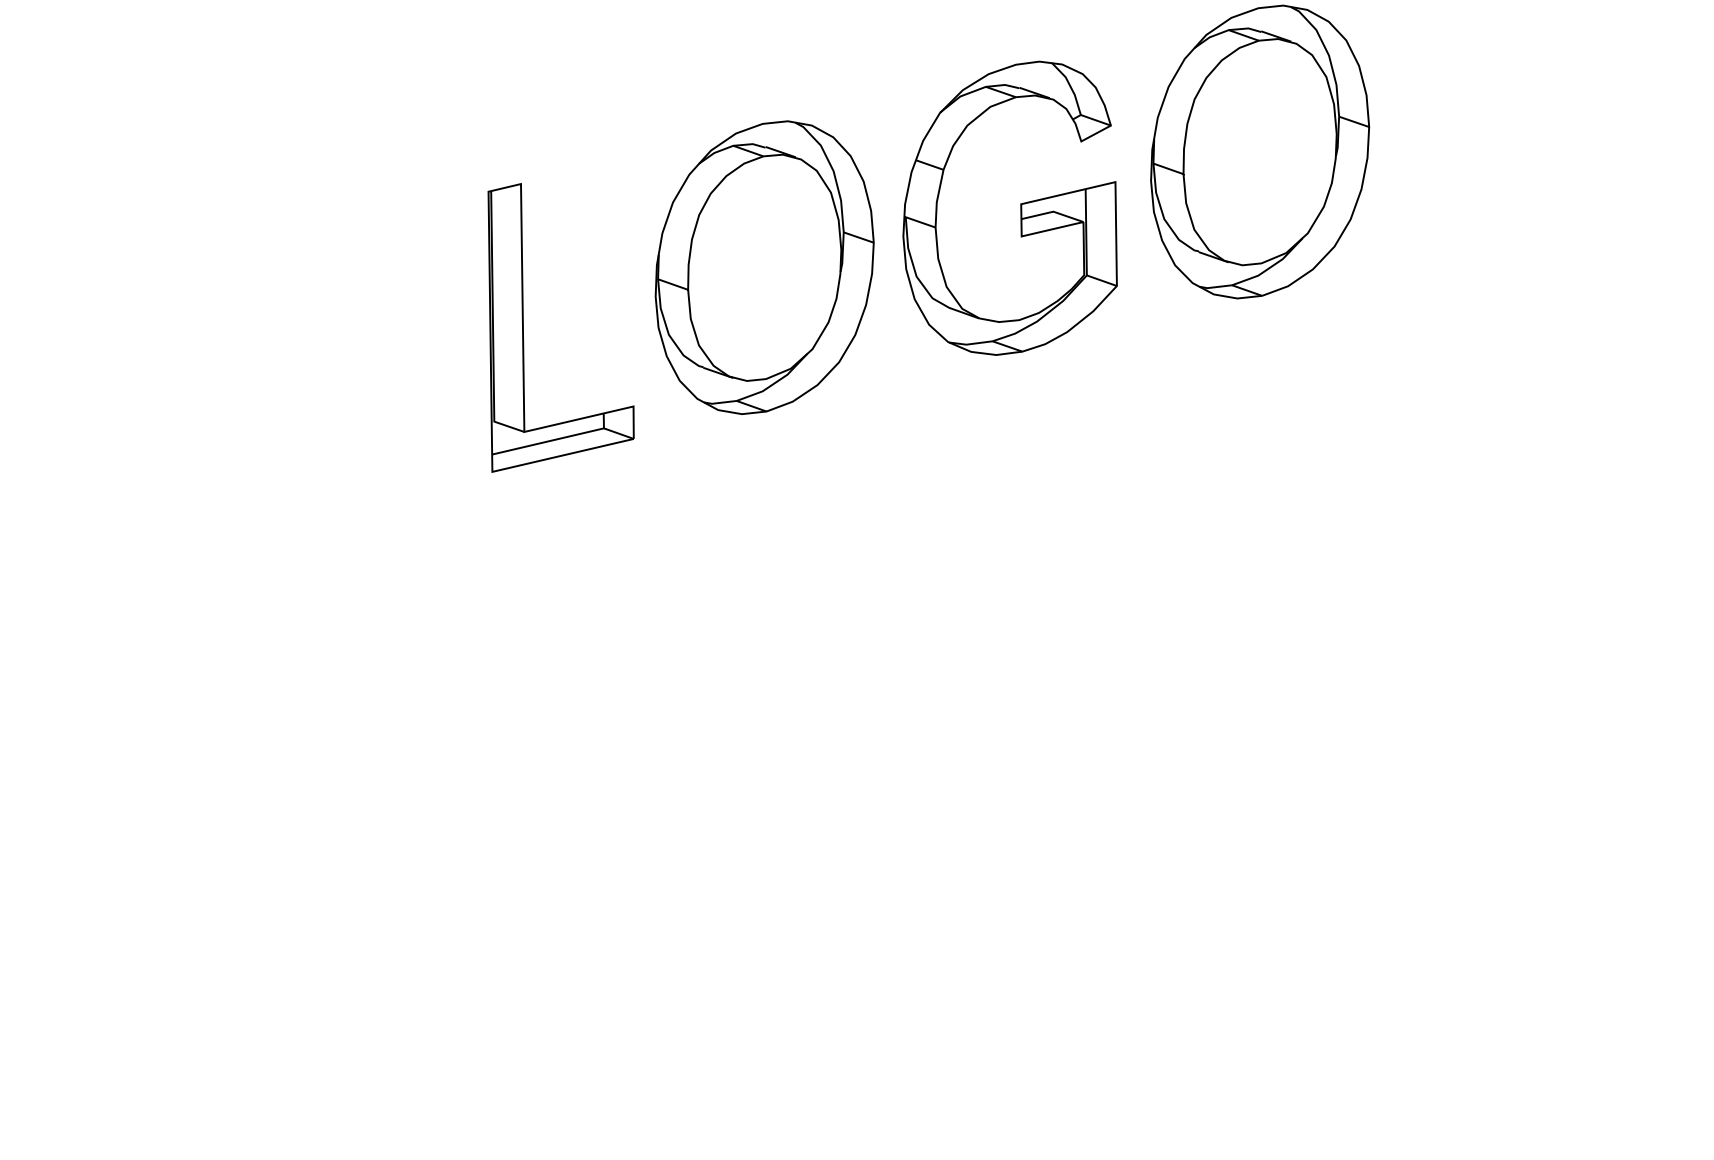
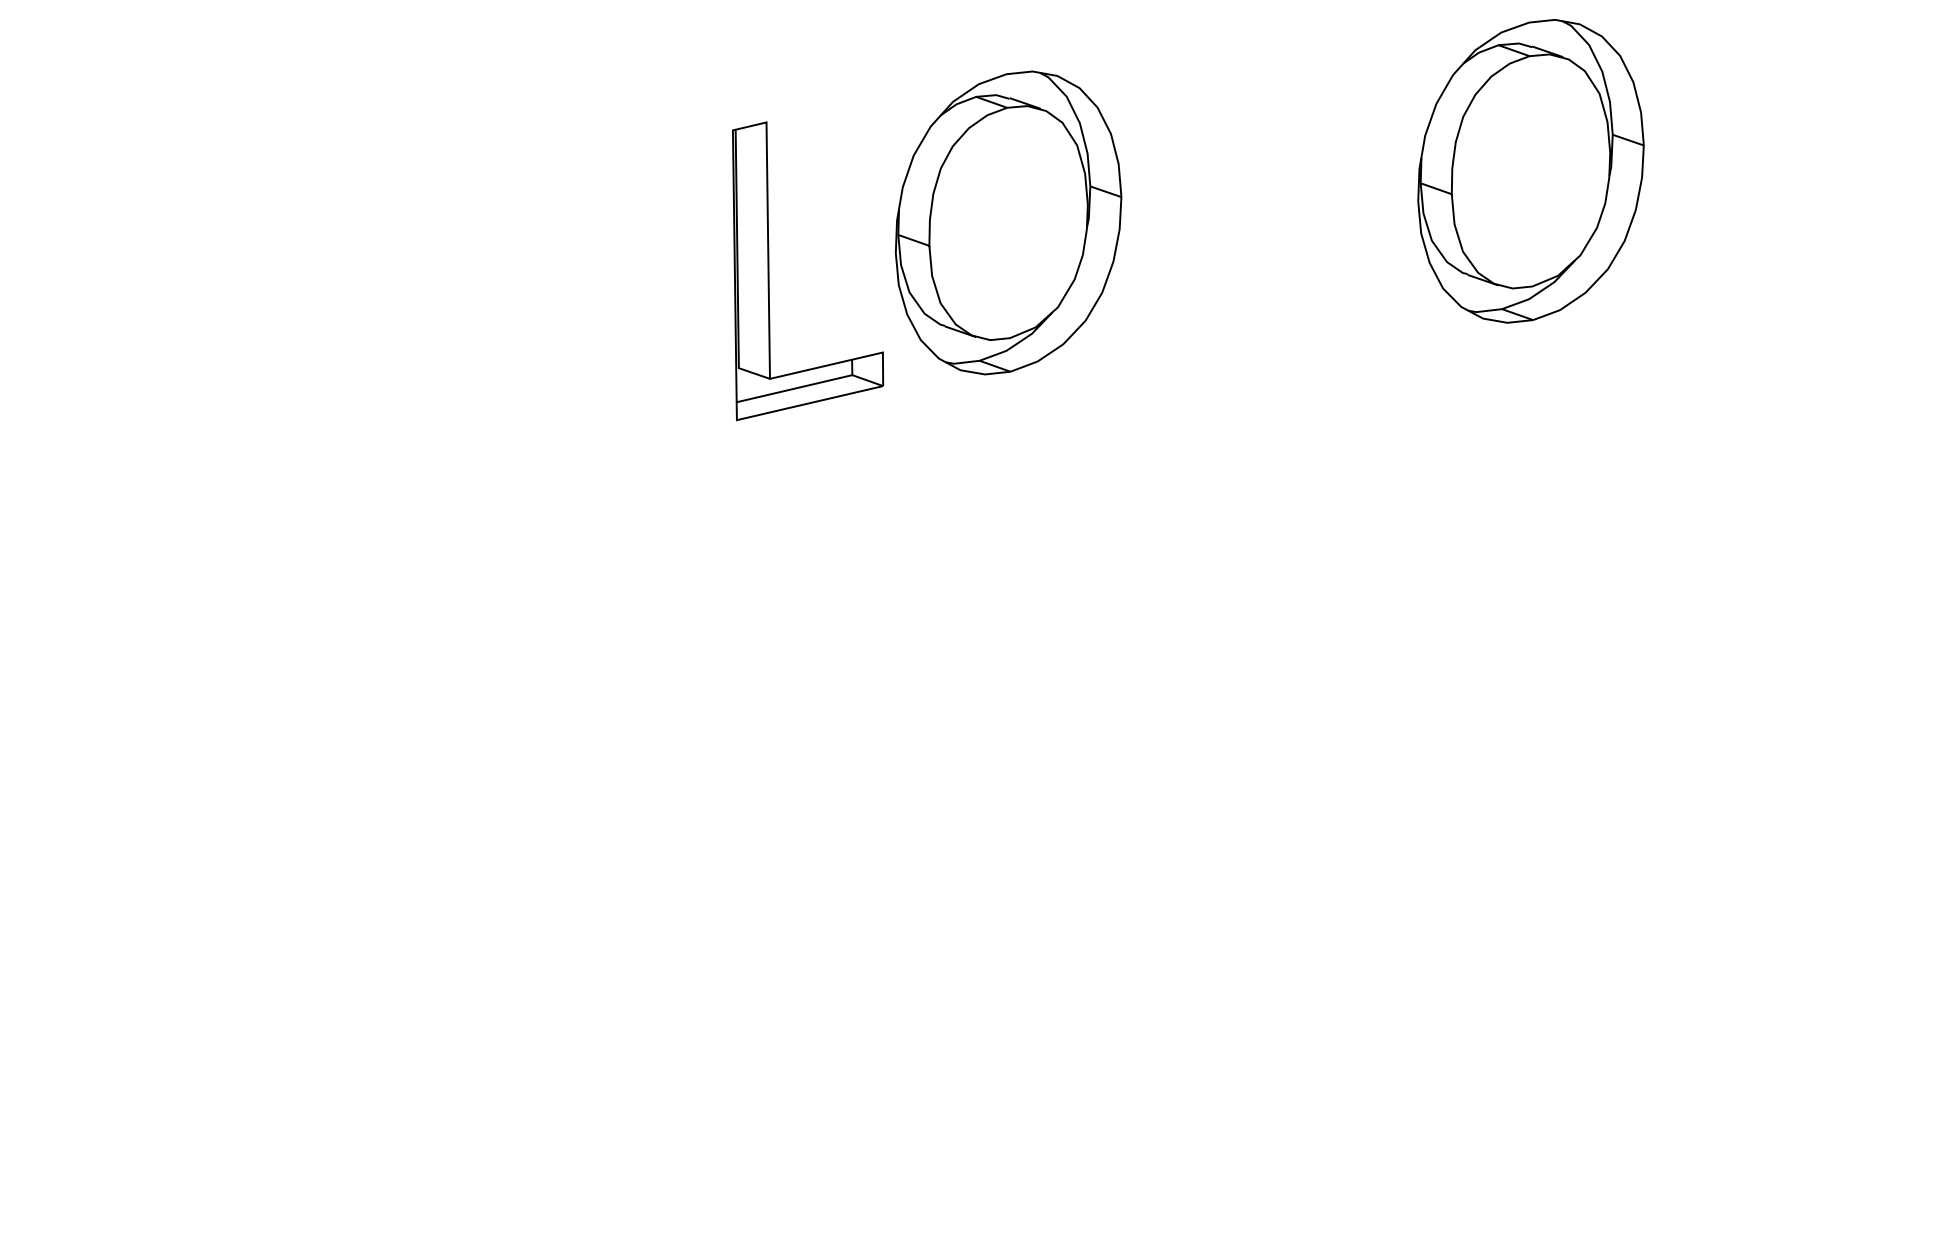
part: (1020, 208) -> (1283, 229), removed
part: (764, 267) -> (1008, 222), moved
part: (523, 328) -> (769, 271), moved

